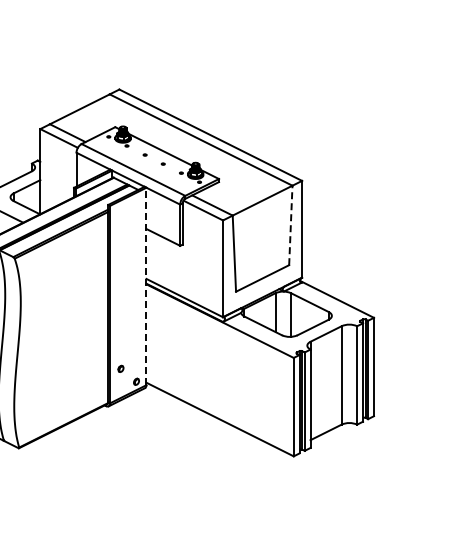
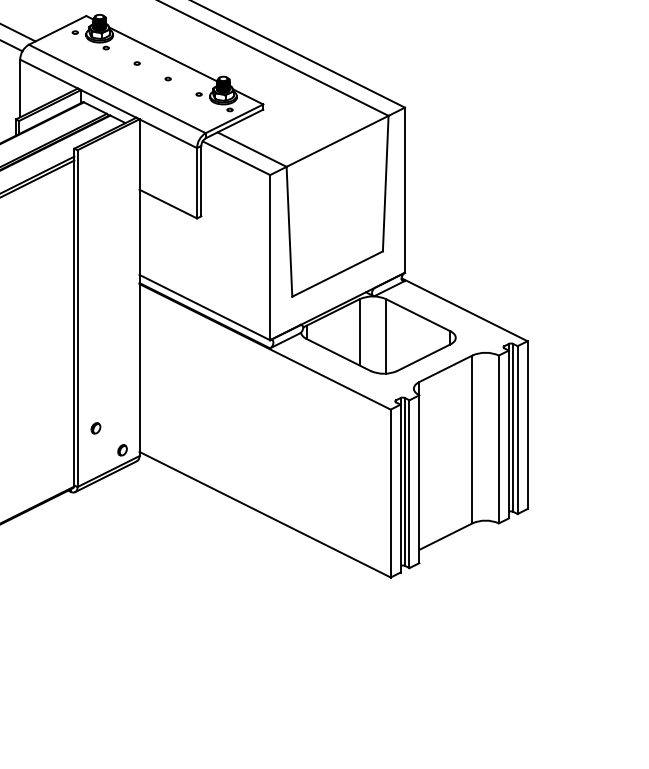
line: (290, 225) -> (385, 183), dashed -> solid
line: (146, 286) -> (139, 287), dashed -> solid

